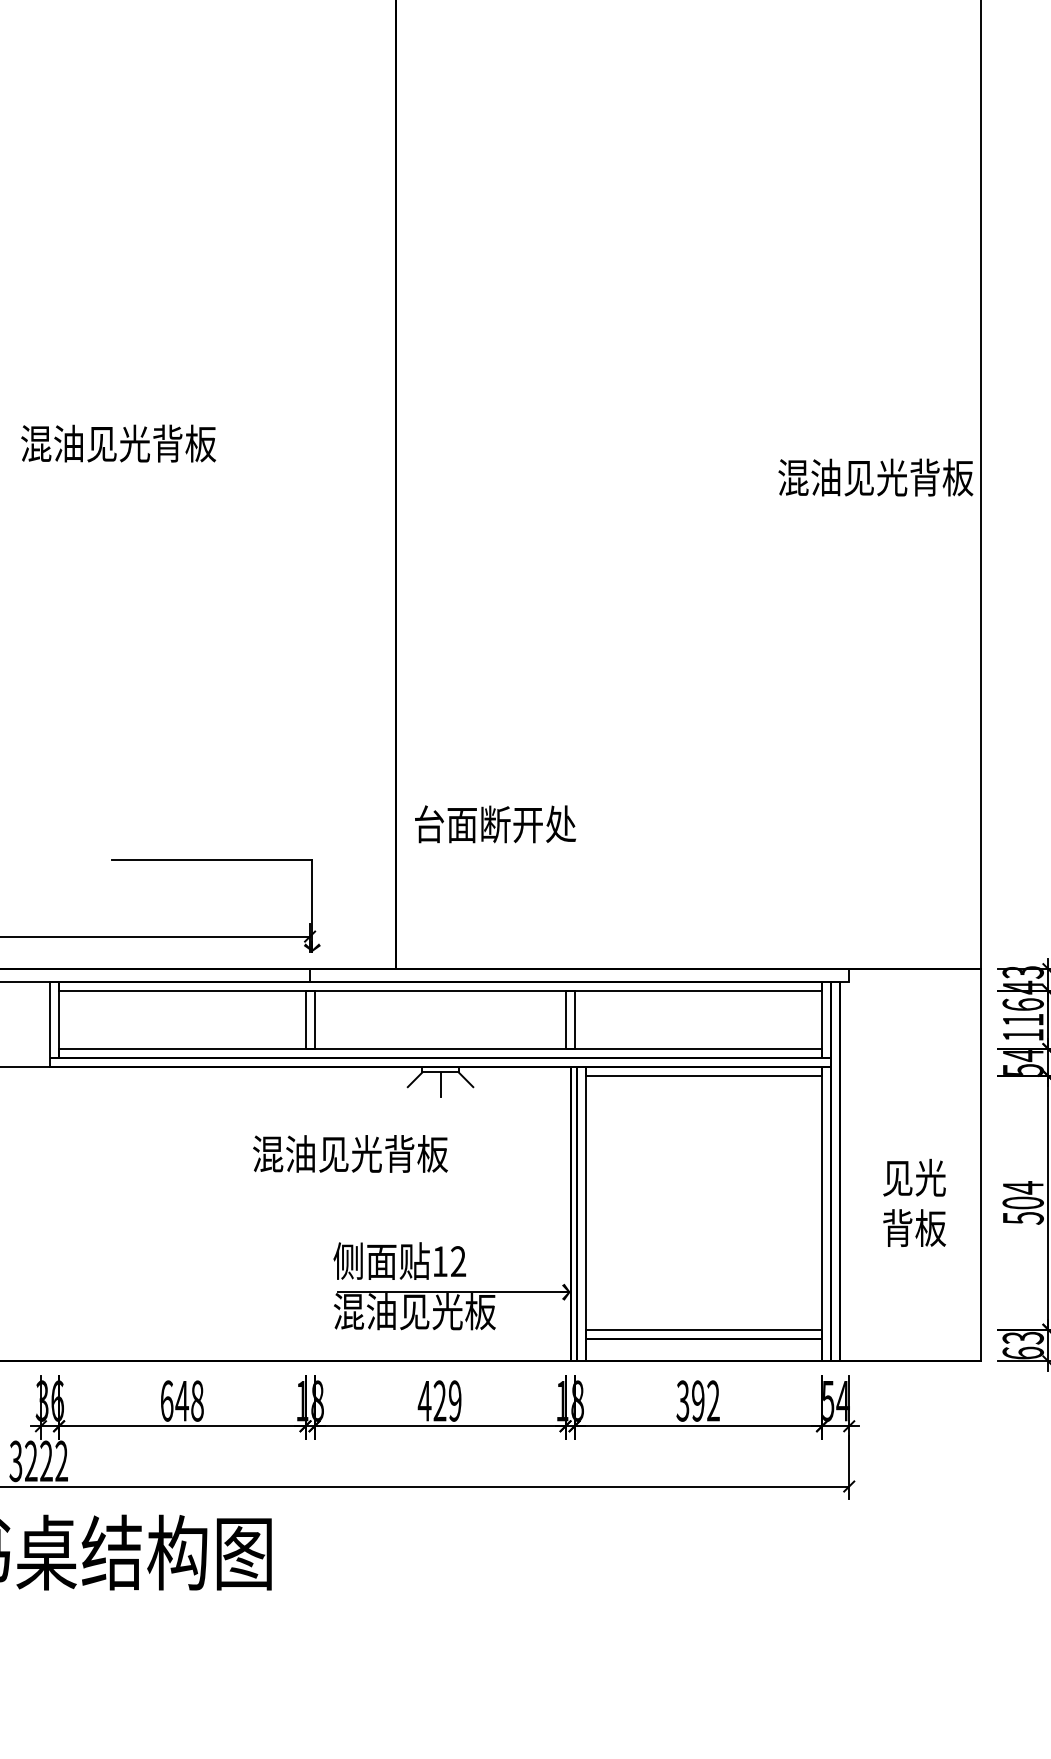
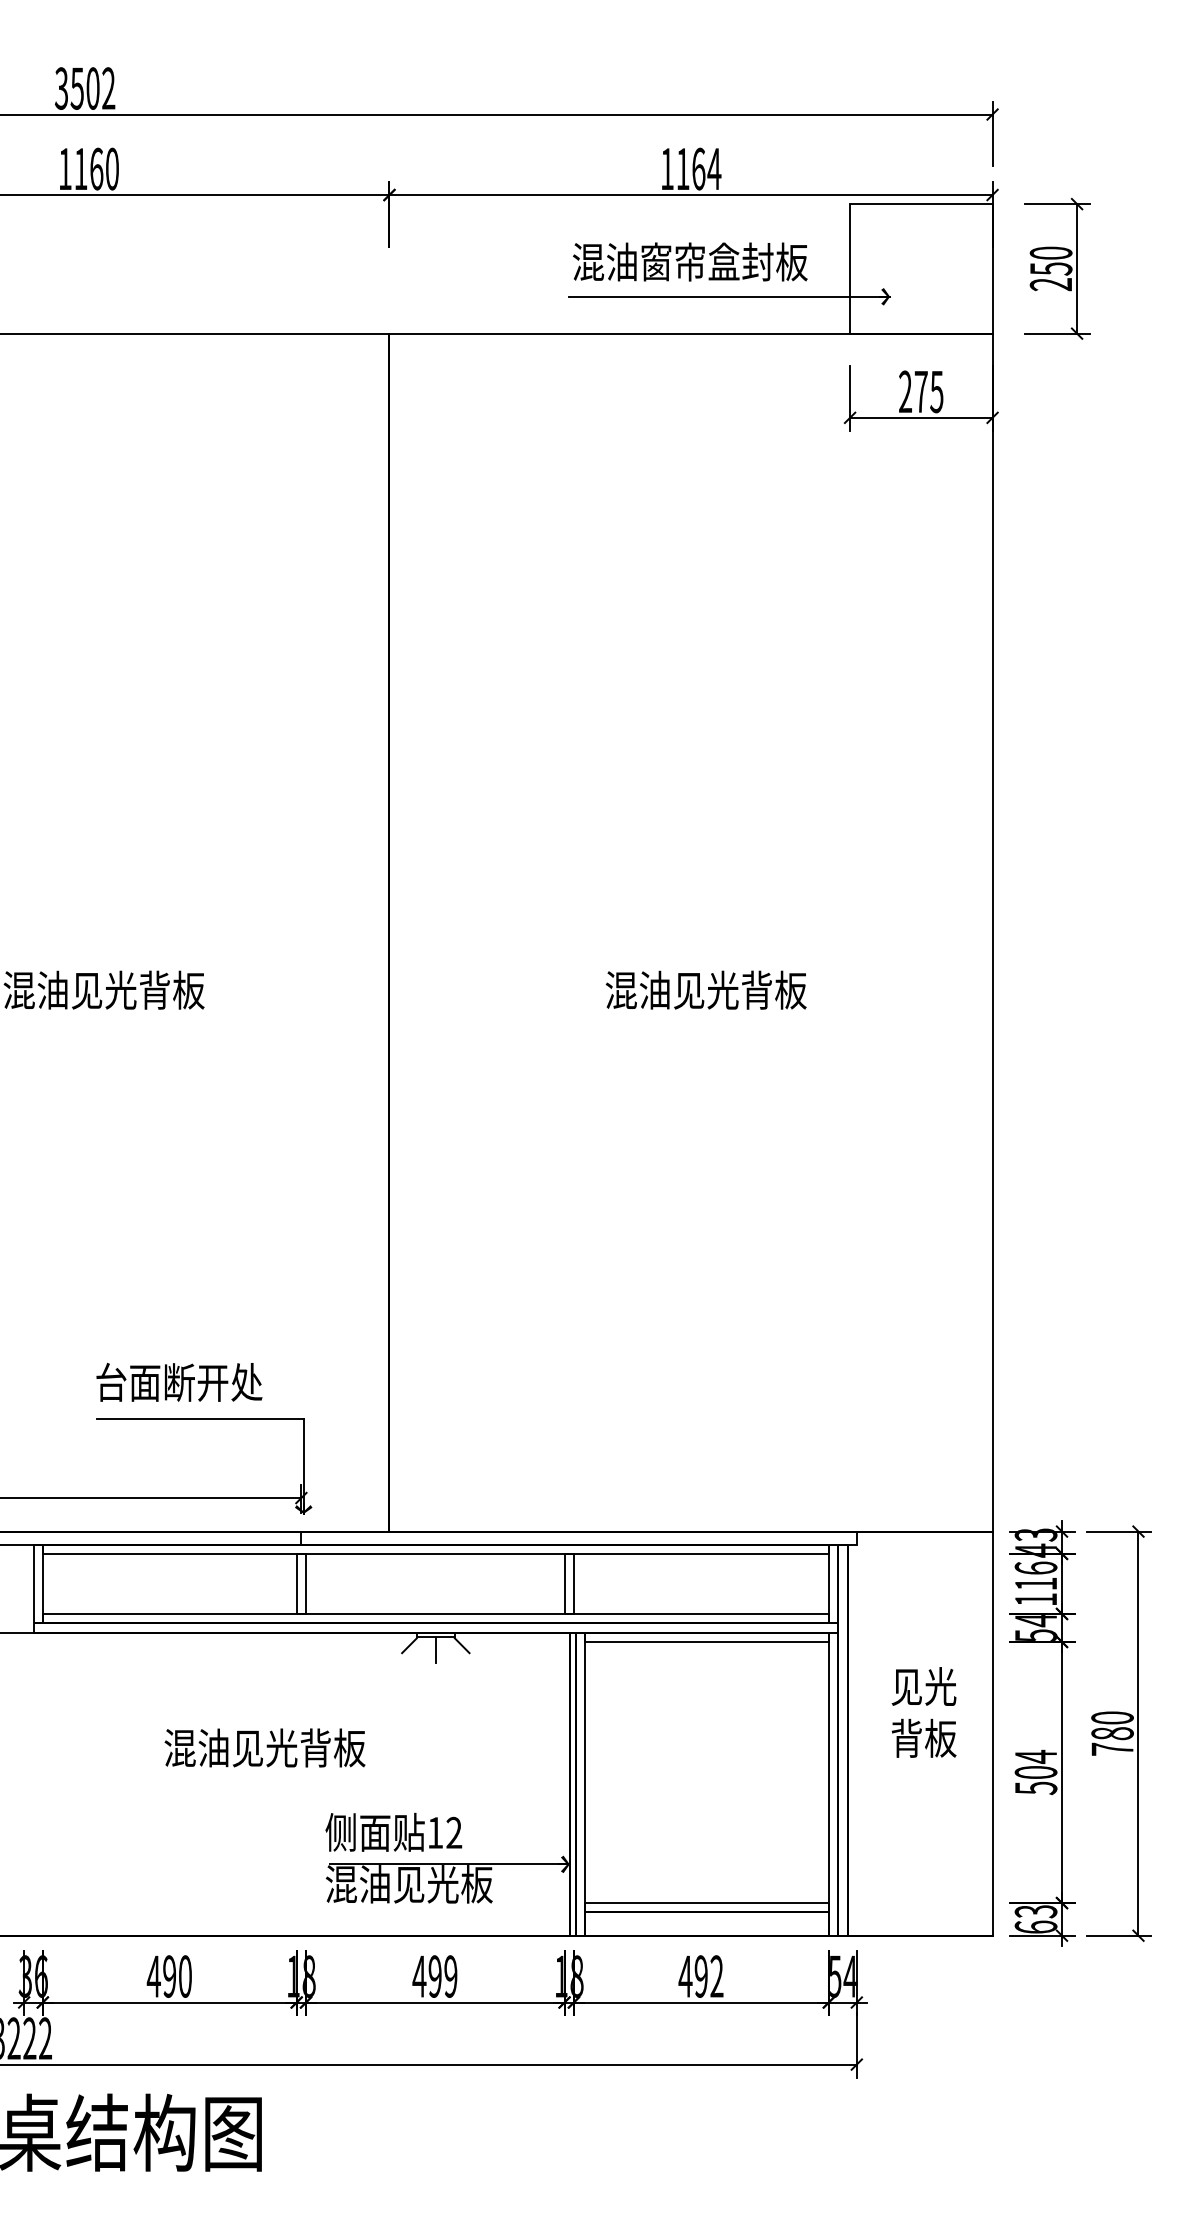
text: (875, 476) -> (705, 989), moved
text: (495, 823) -> (179, 1381), moved
text: (349, 1153) -> (264, 1747), moved
text: (913, 1202) -> (923, 1712), moved
text: (181, 1401) -> (168, 1976), 648 -> 490
text: (439, 1401) -> (434, 1976), 429 -> 499
text: (682, 1401) -> (685, 1976), 392 -> 492

